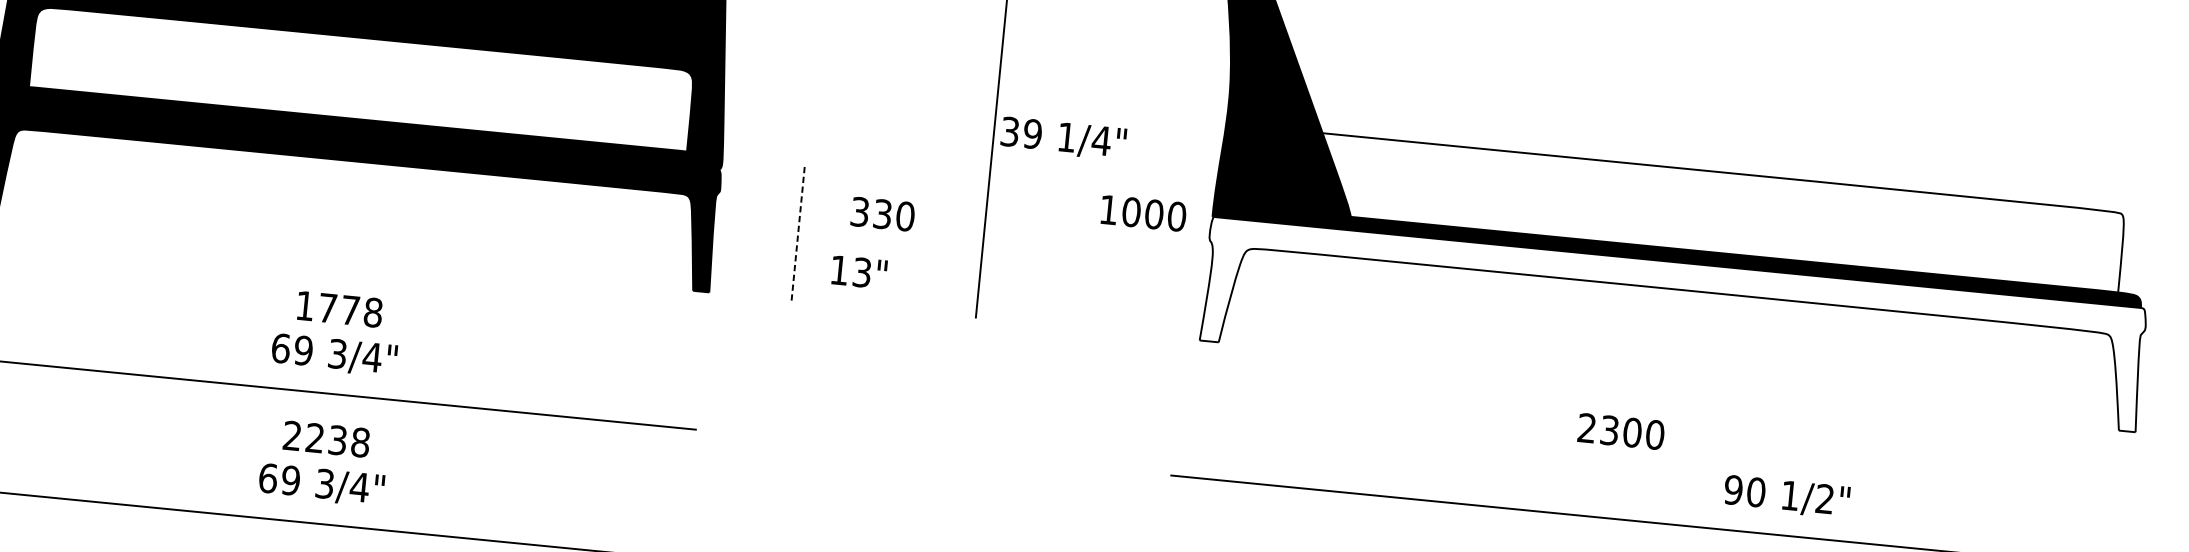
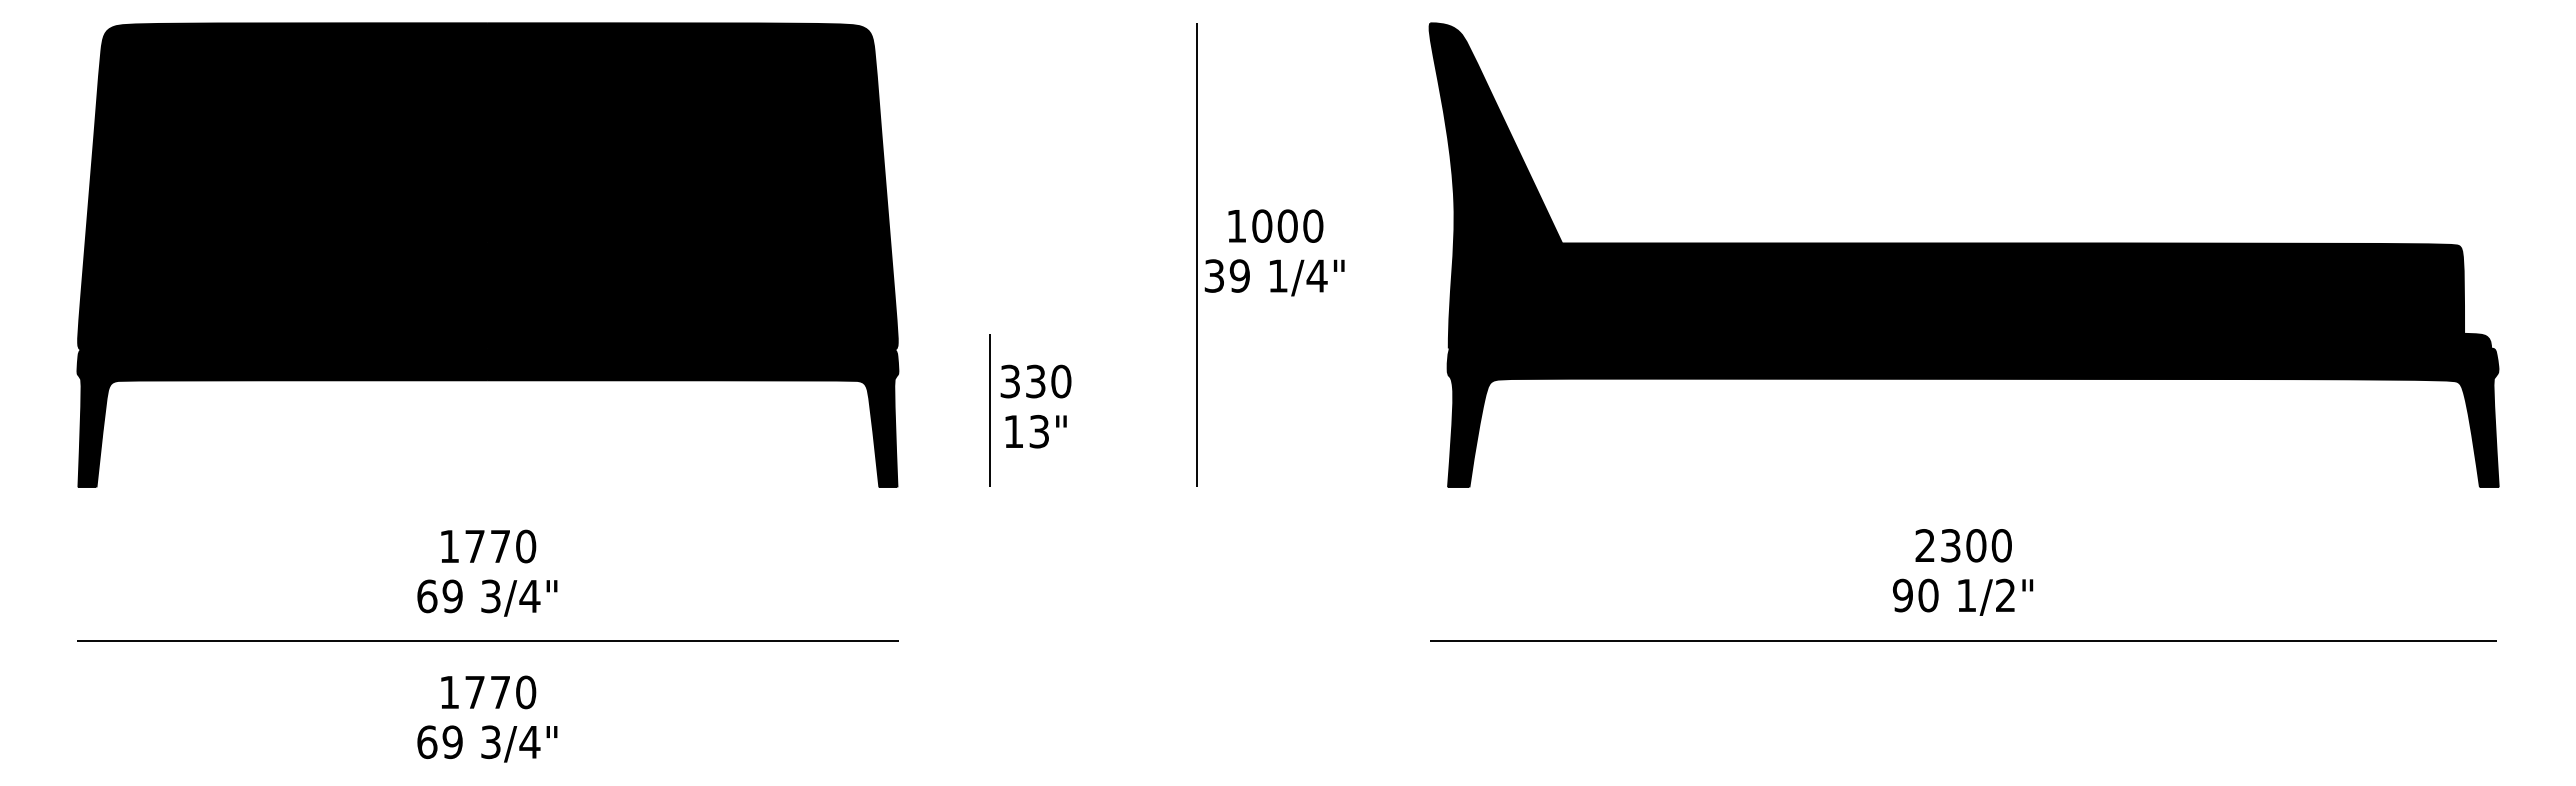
fill: (361, 78) -> (487, 287), added
text: (1143, 212) -> (1275, 225), moved
fill: (1720, 212) -> (2013, 288), added
text: (882, 214) -> (1035, 381), moved
line: (797, 231) -> (989, 410), dashed -> solid
text: (858, 272) -> (1035, 431), moved
text: (373, 312) -> (526, 546), 1778 -> 1770
fill: (1672, 324) -> (1972, 417), added
text: (1621, 431) -> (1963, 545), moved
text: (326, 439) -> (487, 692), 2238 -> 1770
text: (1787, 496) -> (1963, 596), moved

